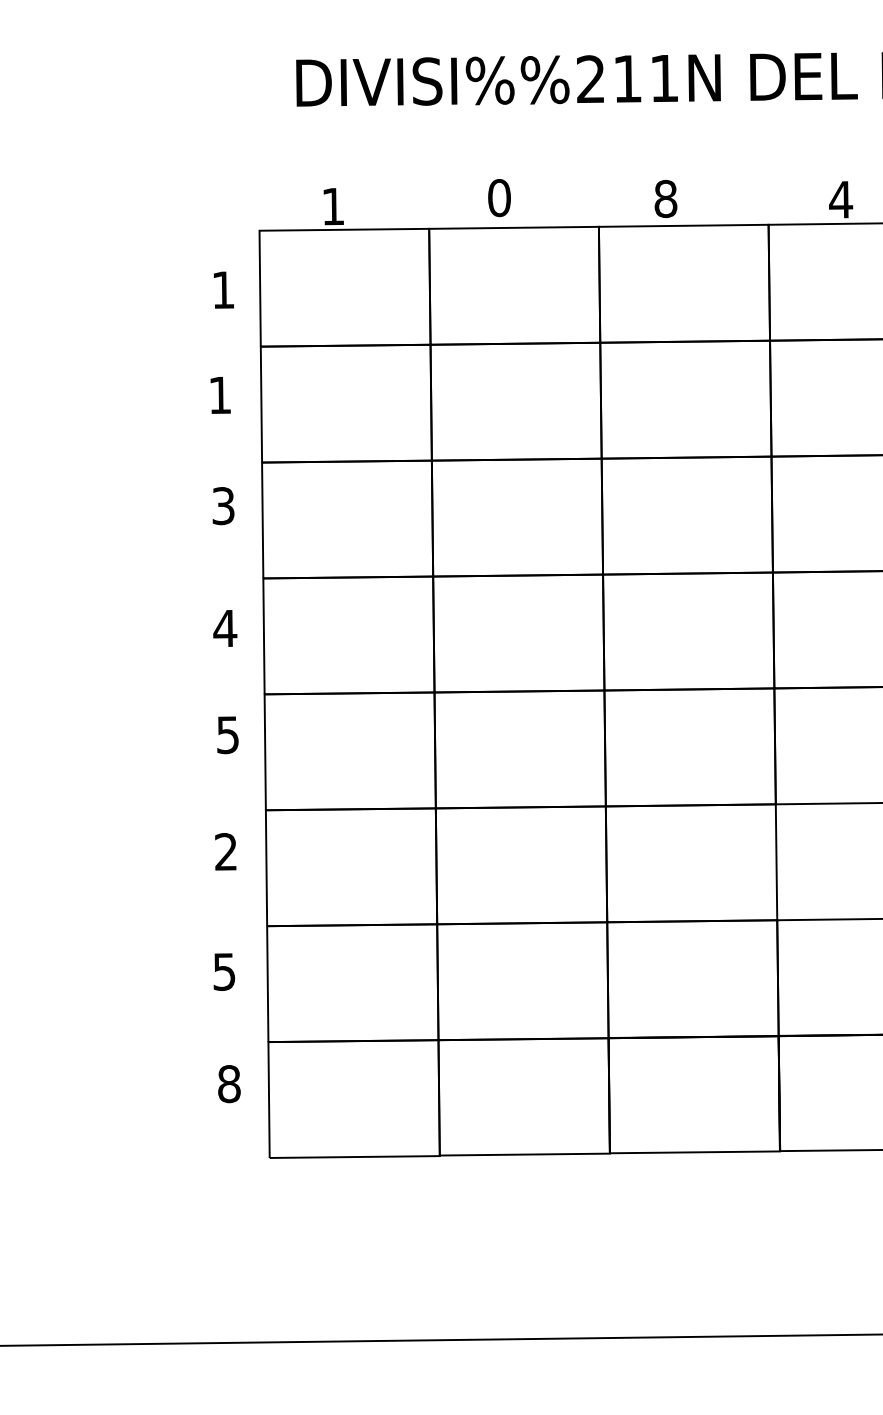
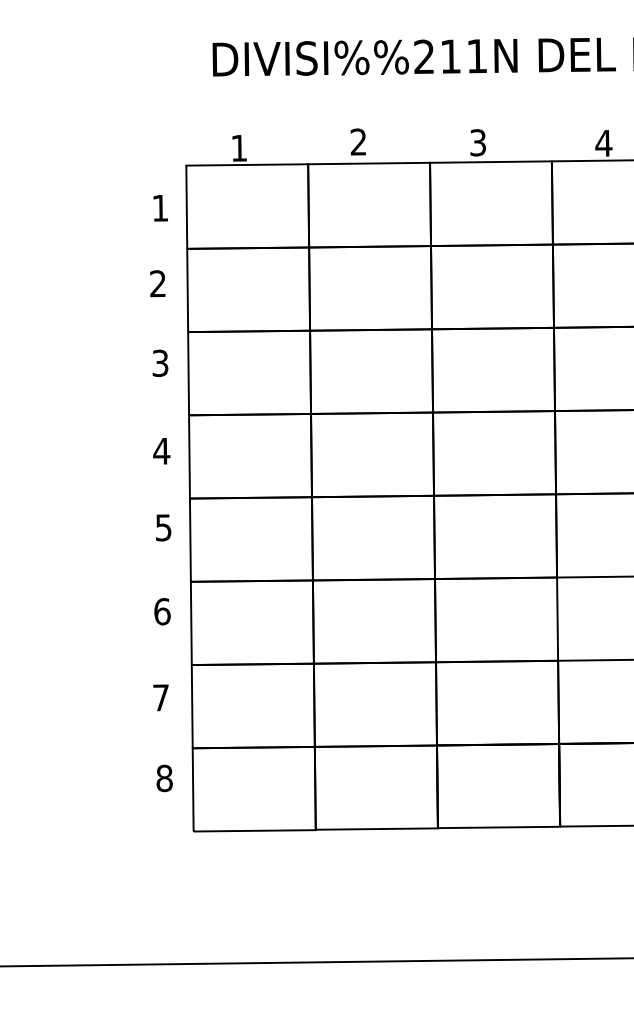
text: (499, 197) -> (358, 141), 0 -> 2
text: (666, 198) -> (478, 142), 8 -> 3
text: (219, 394) -> (157, 283), 1 -> 2
text: (226, 851) -> (162, 611), 2 -> 6
text: (223, 971) -> (160, 697), 5 -> 7

